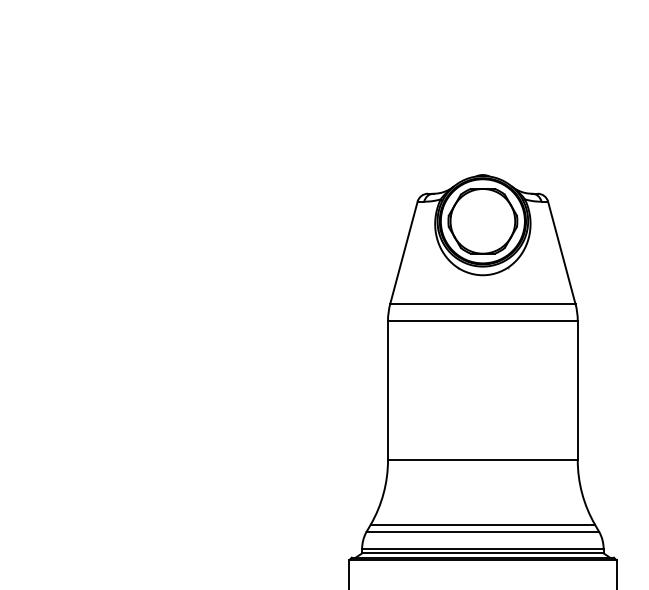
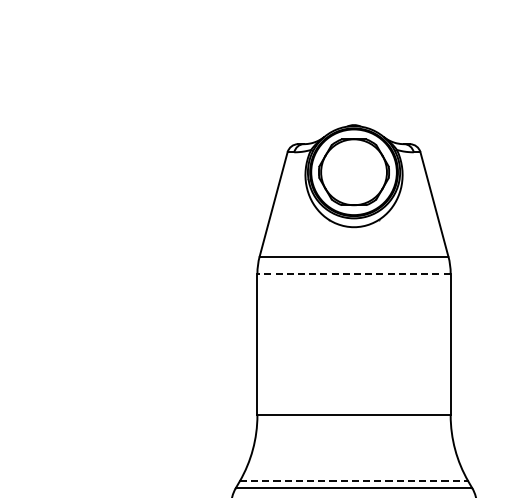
line: (482, 320) -> (353, 273), solid -> dashed
line: (483, 524) -> (354, 481), solid -> dashed

